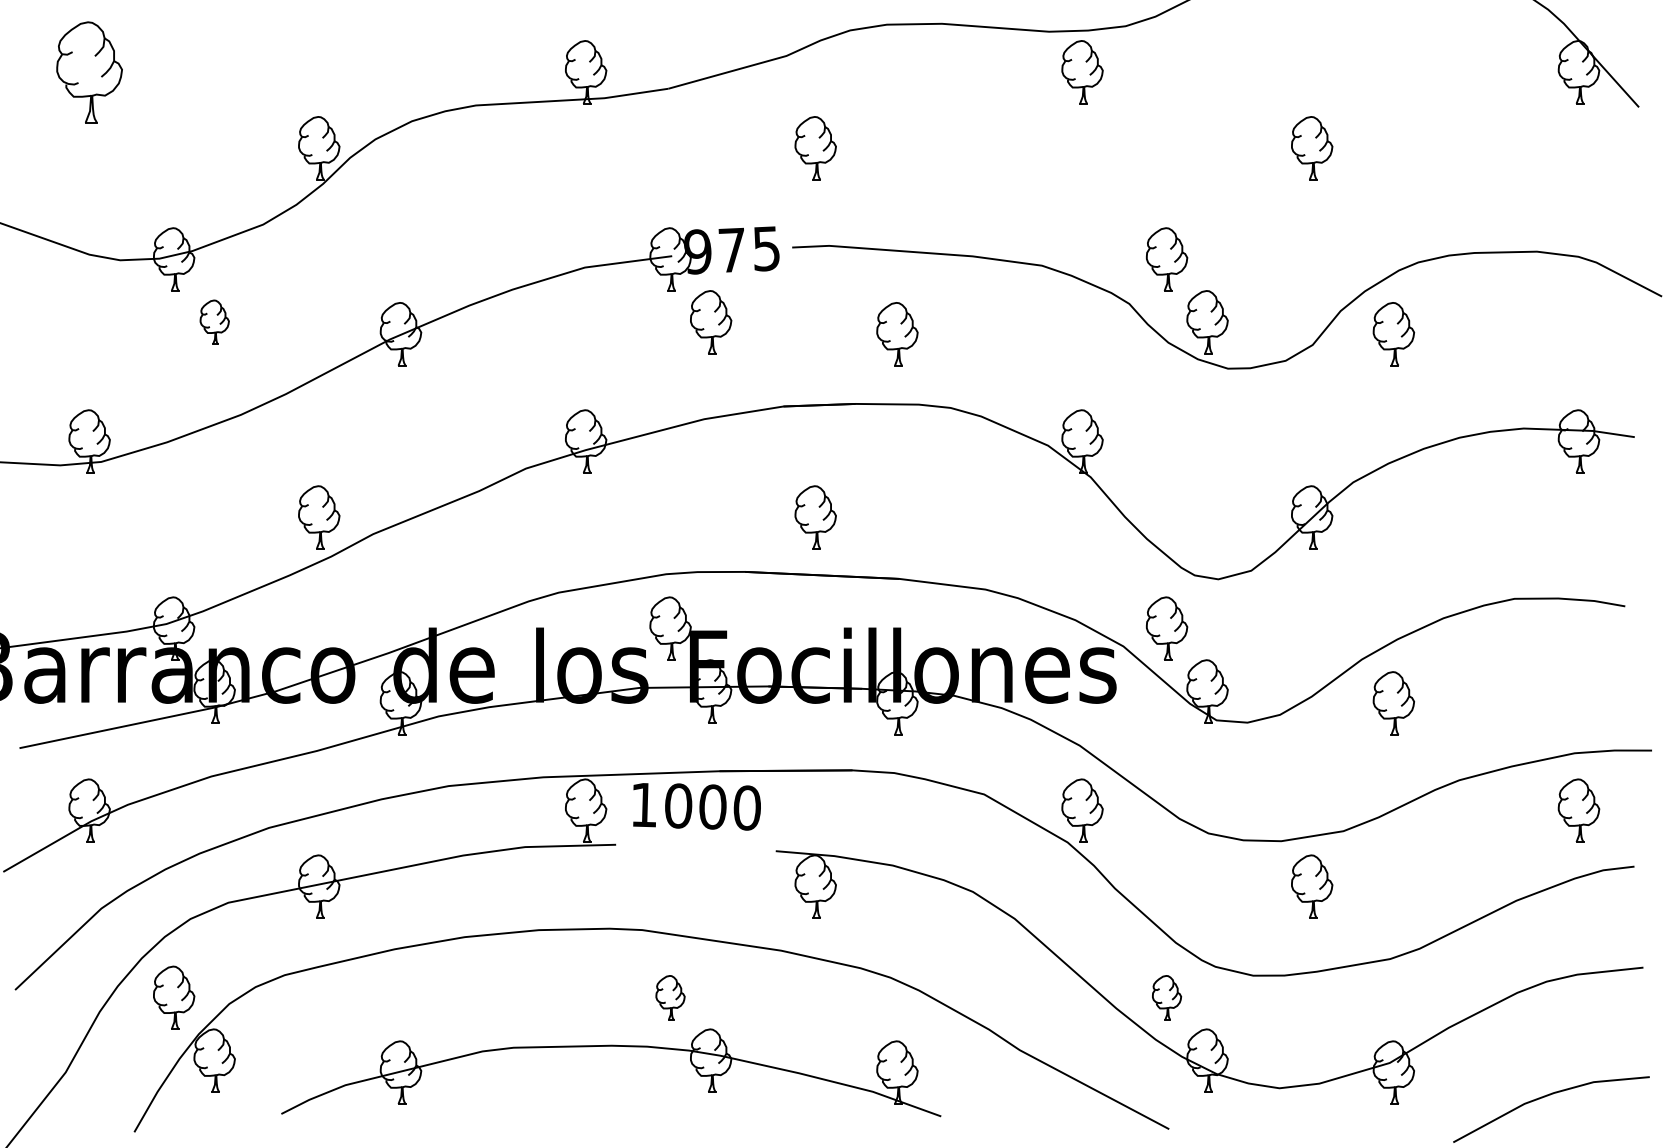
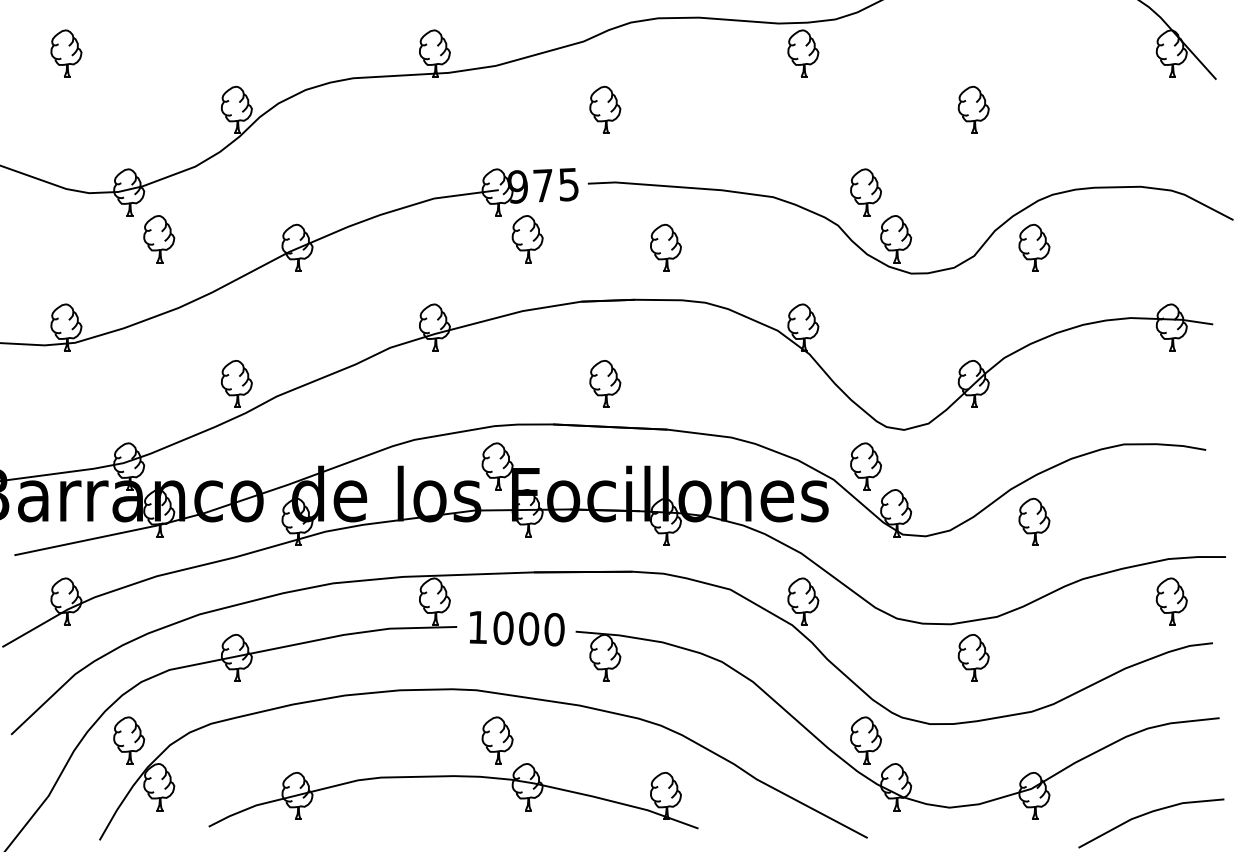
part: (89, 72) -> (66, 53), size x0.62
part: (215, 322) -> (159, 239), size x1.43
text: (697, 806) -> (517, 628), moved
part: (670, 997) -> (497, 740), size x1.43
part: (1166, 997) -> (865, 740), size x1.43

